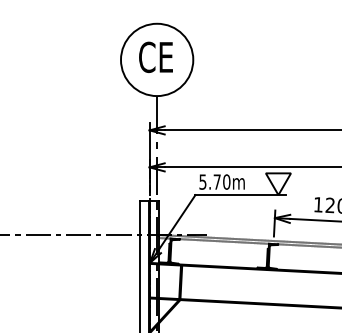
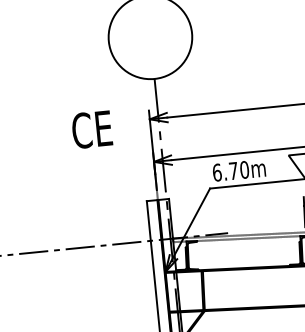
text: (155, 56) -> (91, 128), moved
text: (202, 181) -> (216, 172), 5.70m -> 6.70m

